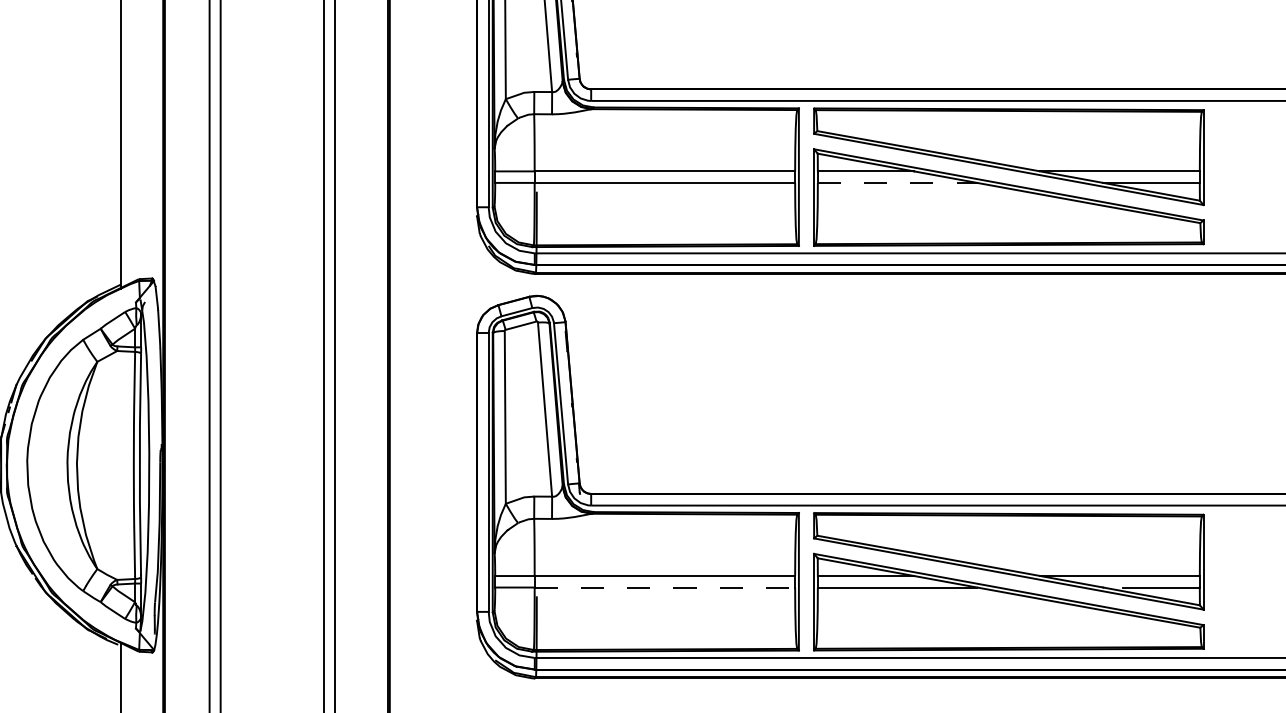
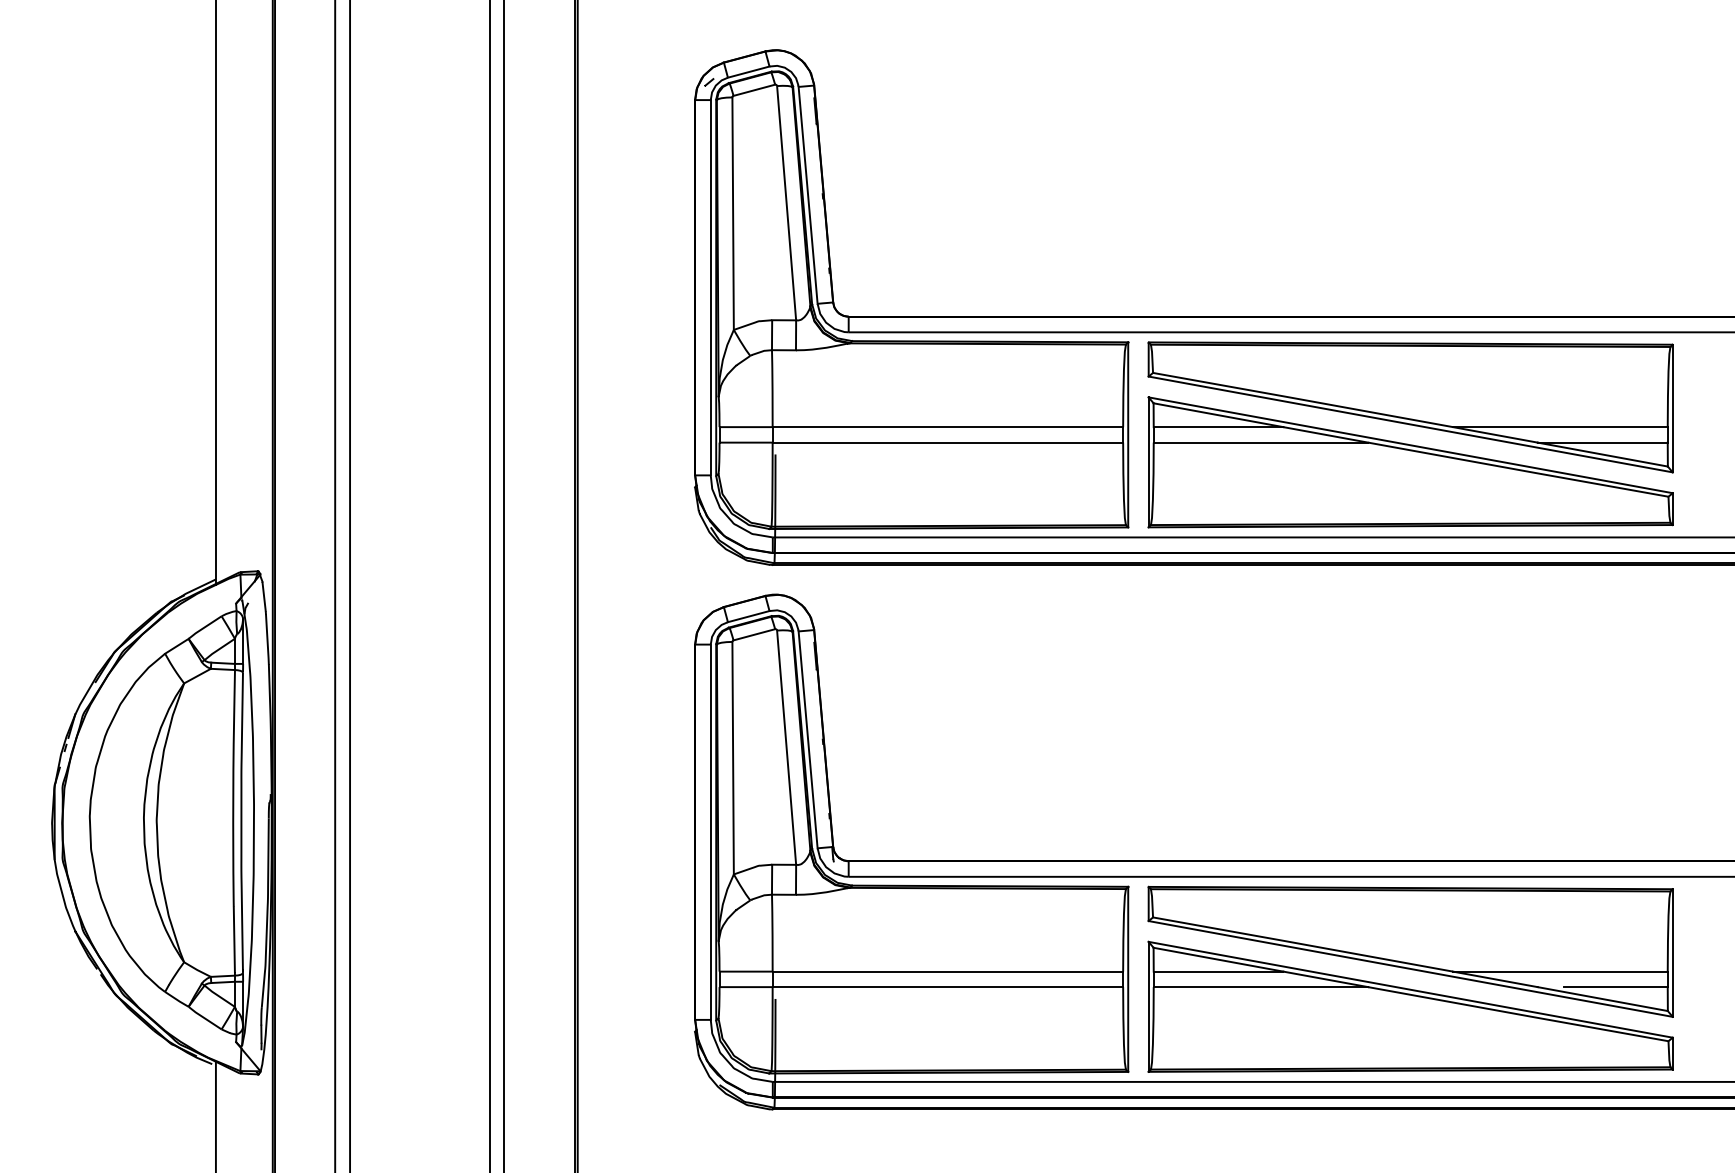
line: (897, 182) -> (1261, 442), dashed -> solid
line: (665, 587) -> (948, 987), dashed -> solid

